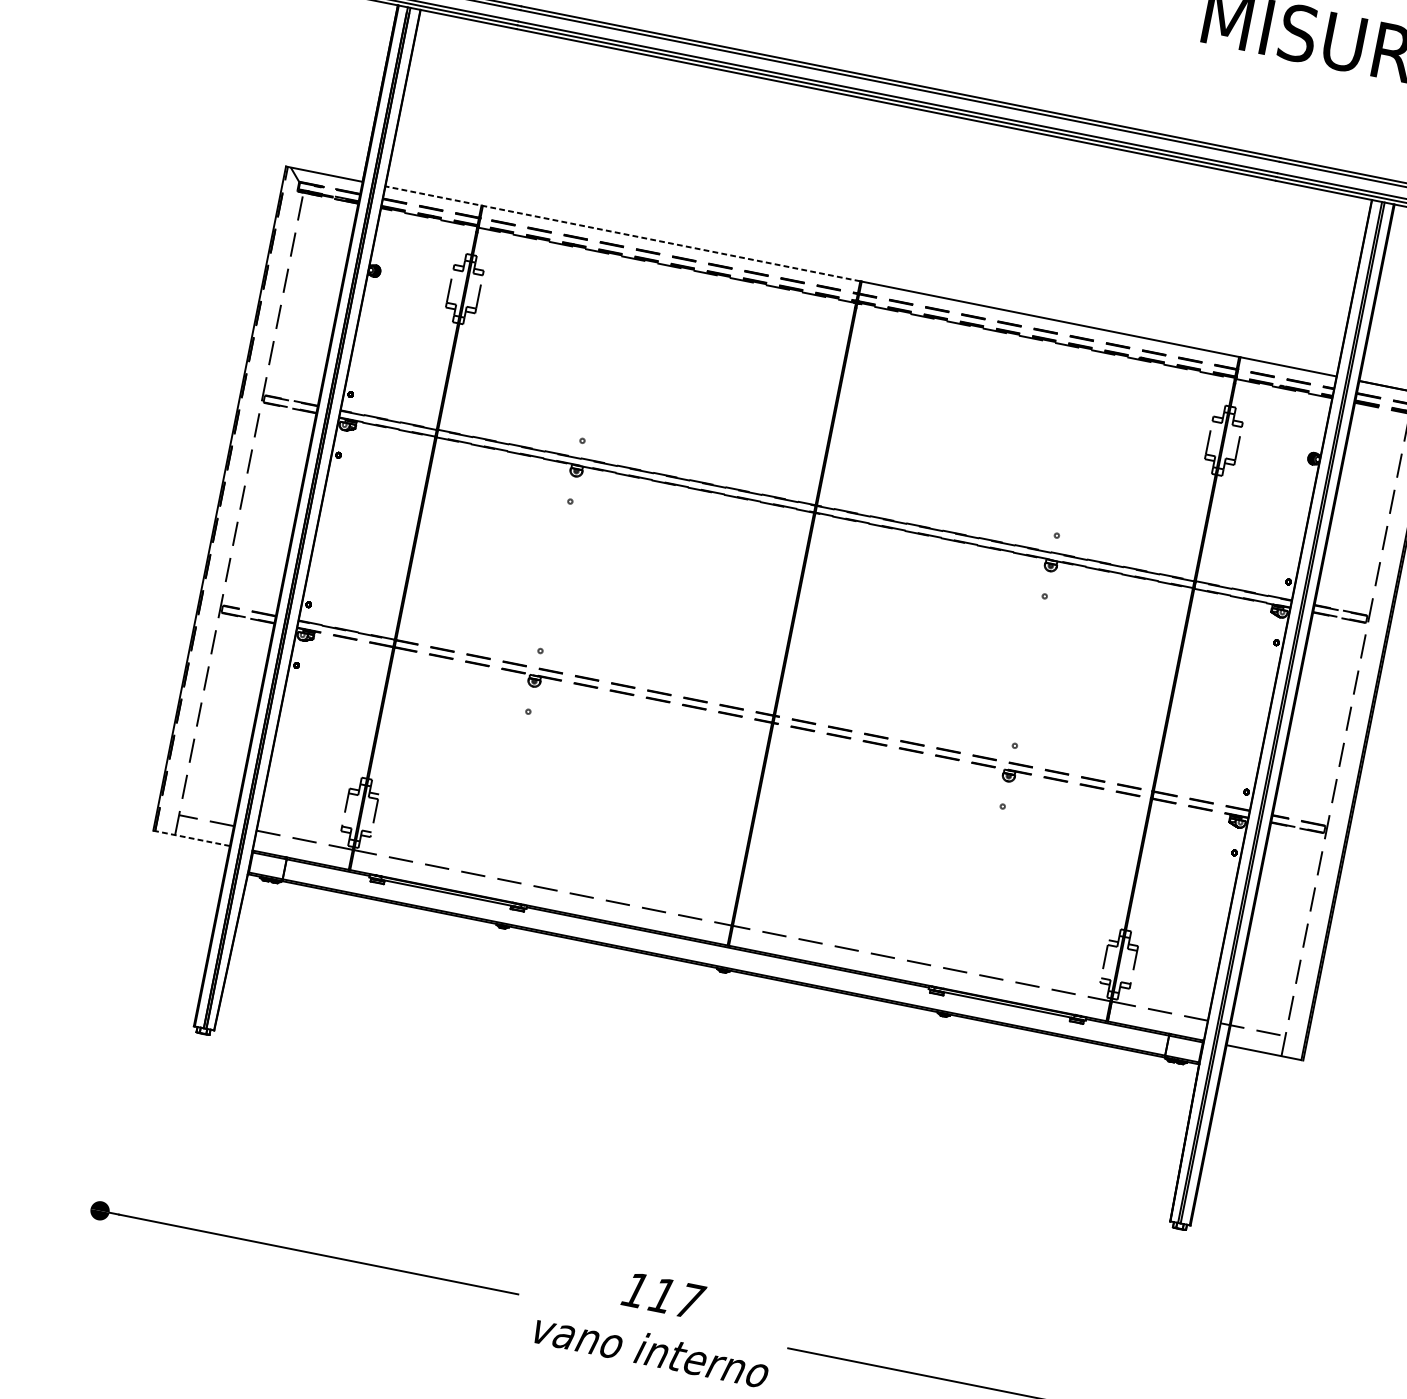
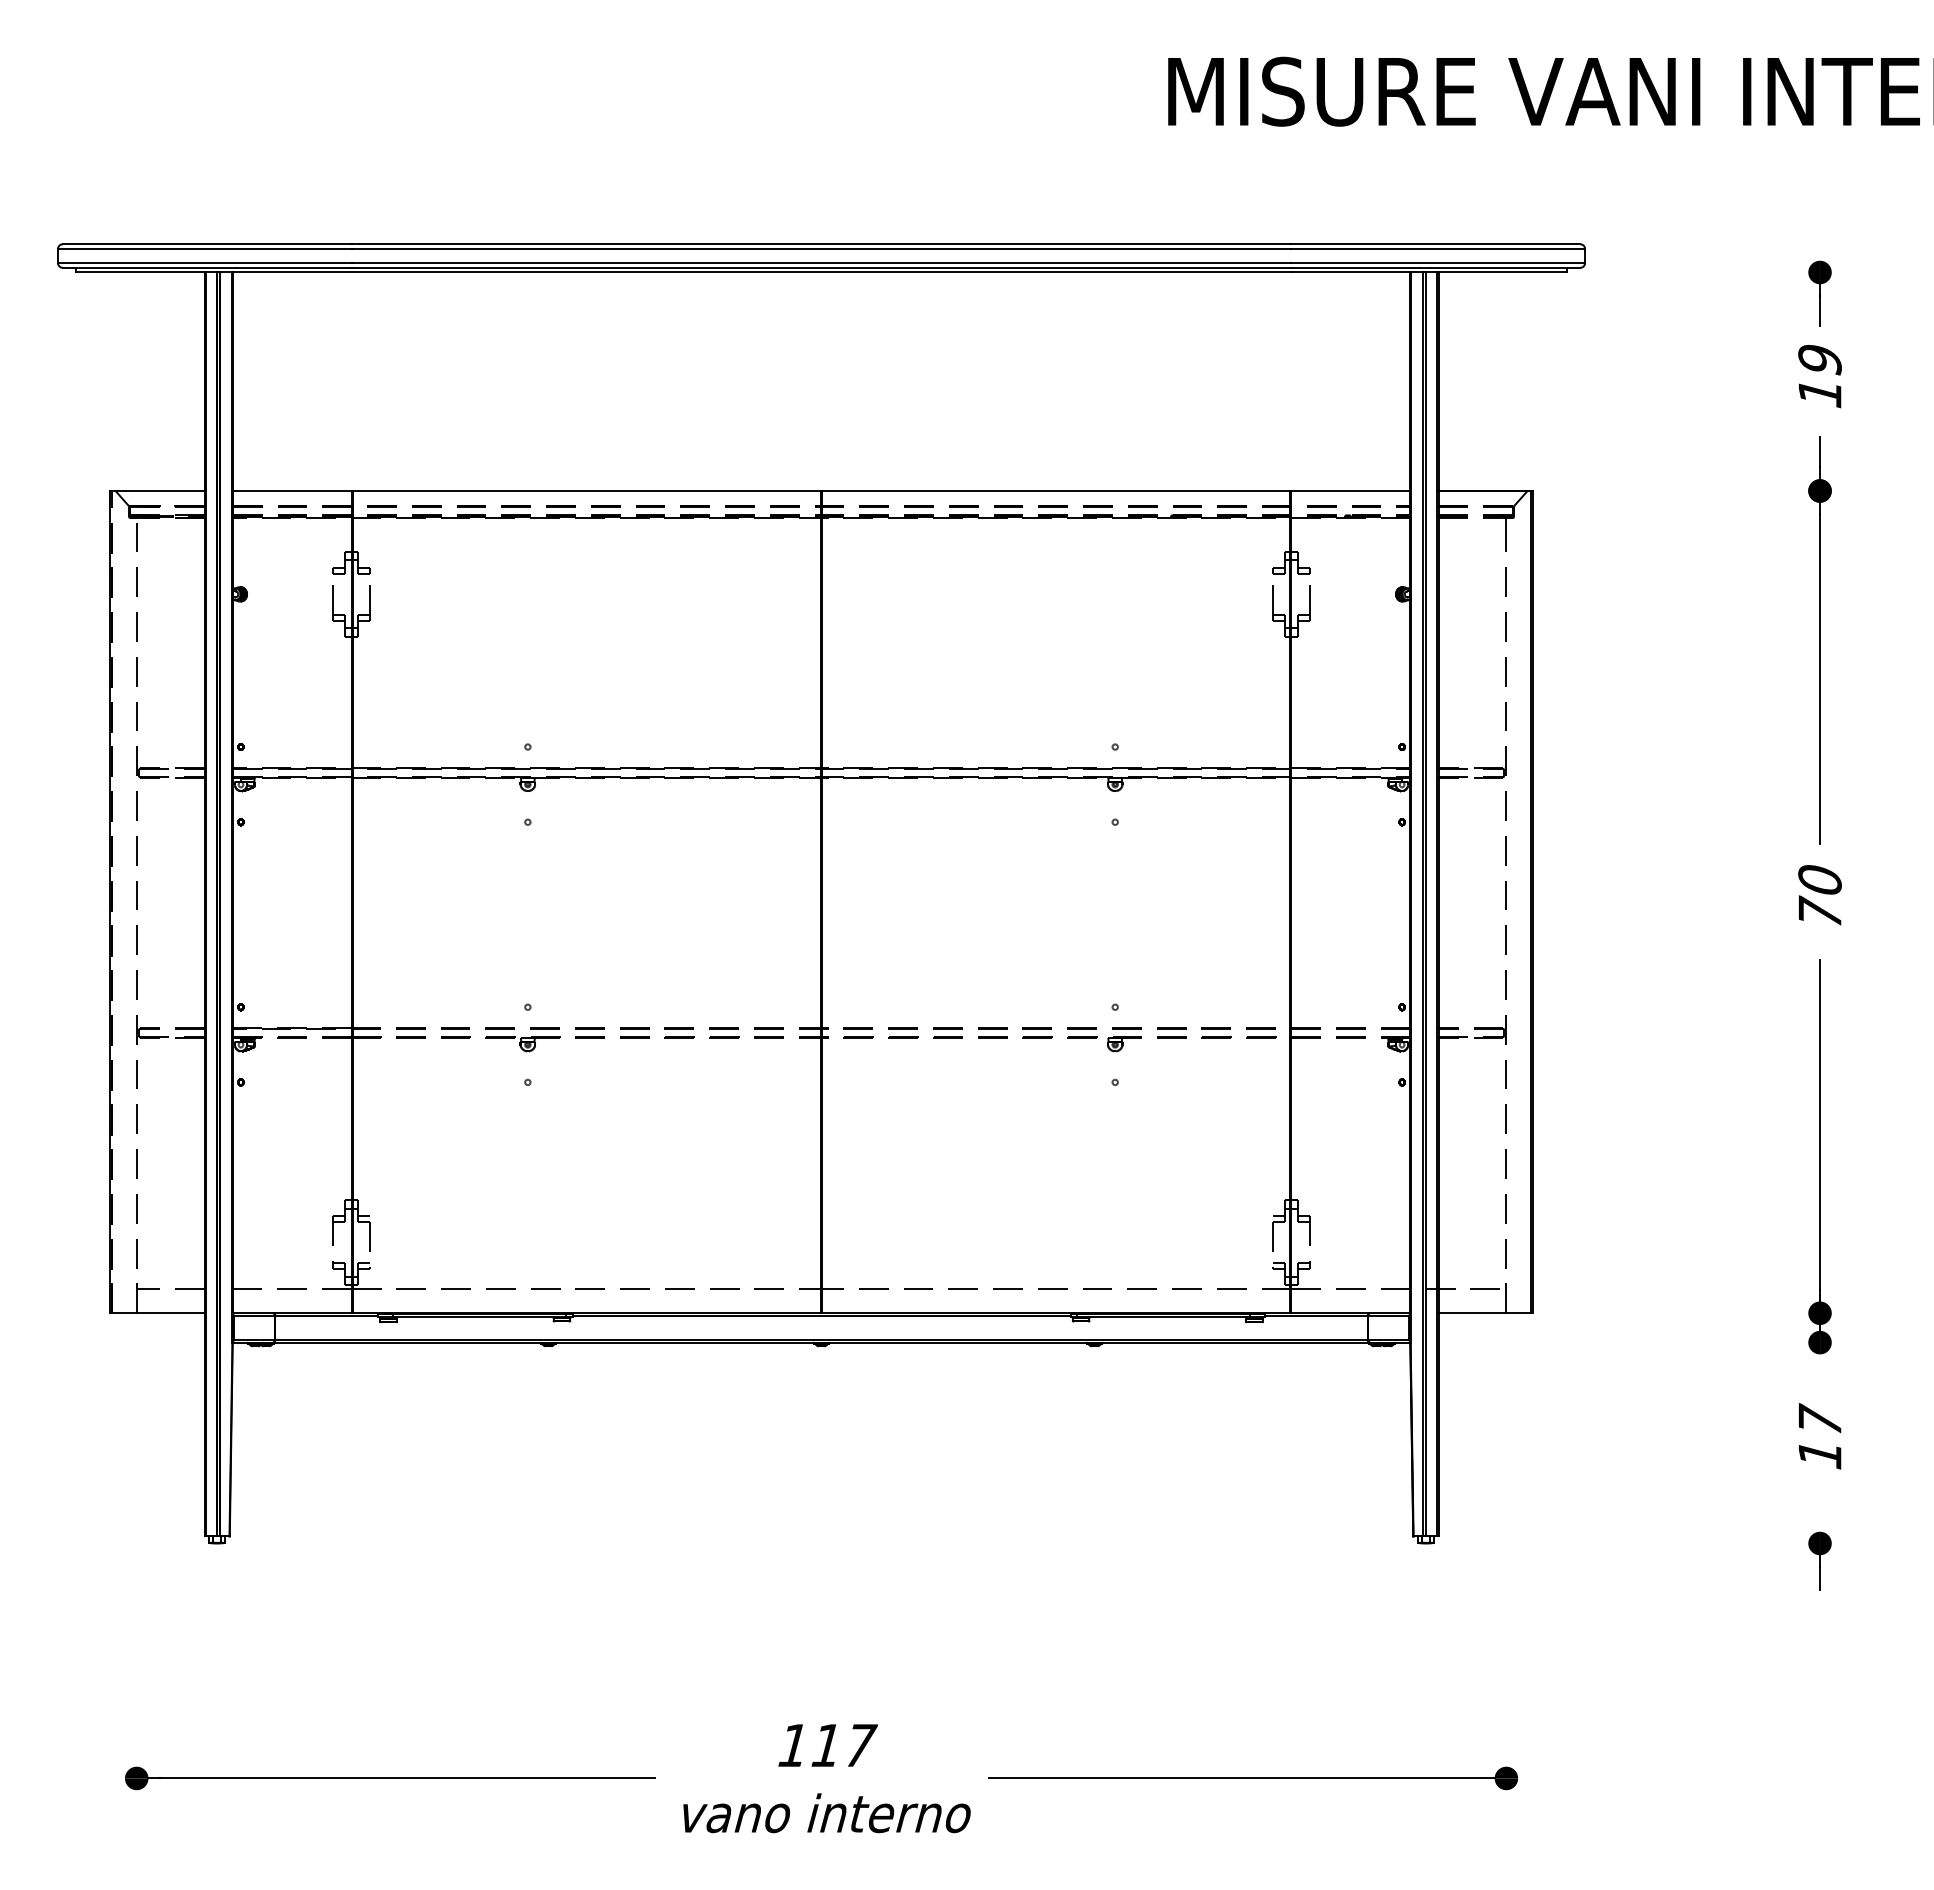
line: (622, 233) -> (526, 490), dashed -> solid
line: (191, 838) -> (156, 1313), dashed -> solid

